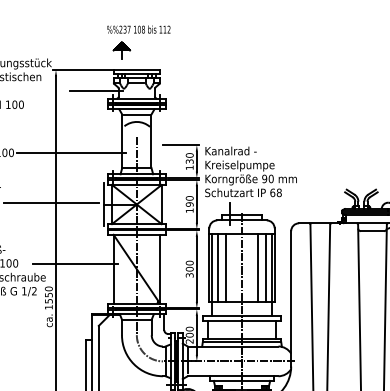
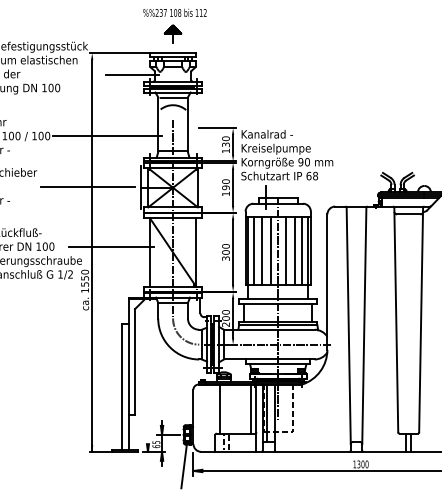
part: (121, 50) -> (172, 33), moved
line: (234, 267) -> (270, 250), added
line: (249, 267) -> (285, 250), added

